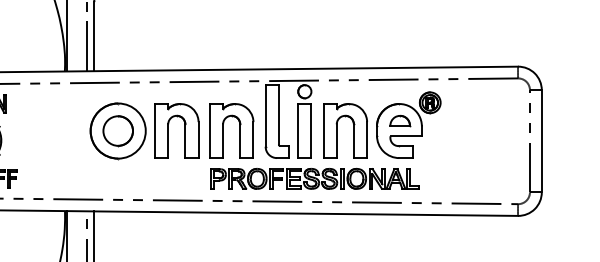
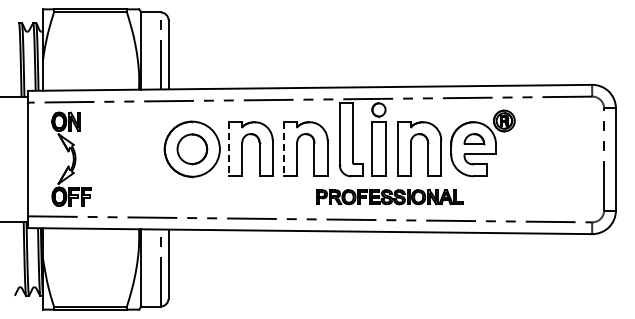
line: (155, 131) -> (229, 149), solid -> dashed
line: (210, 131) -> (284, 149), solid -> dashed
part: (315, 179) -> (389, 197), size x0.7

